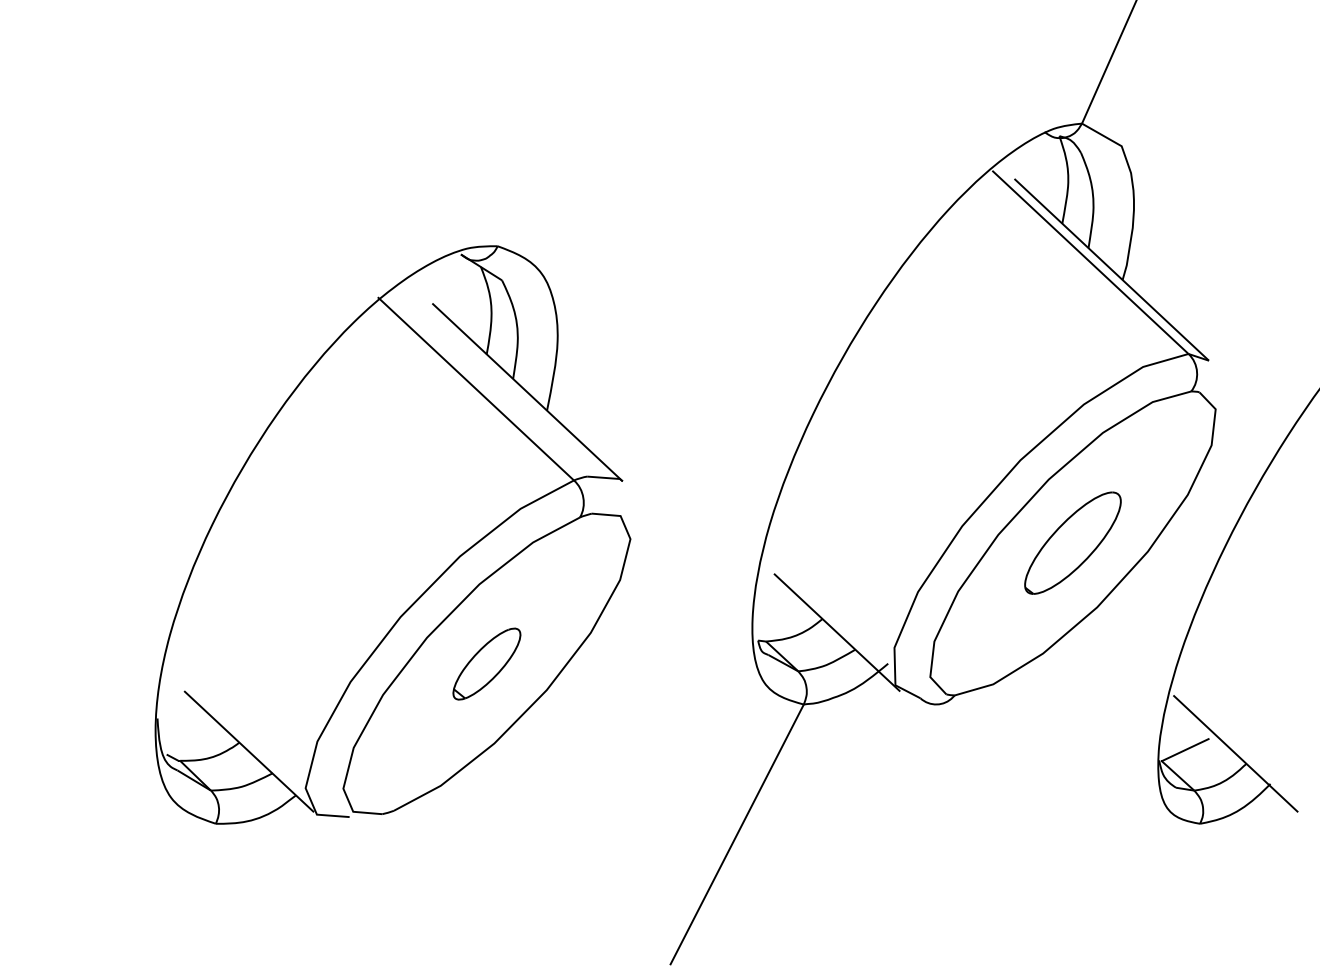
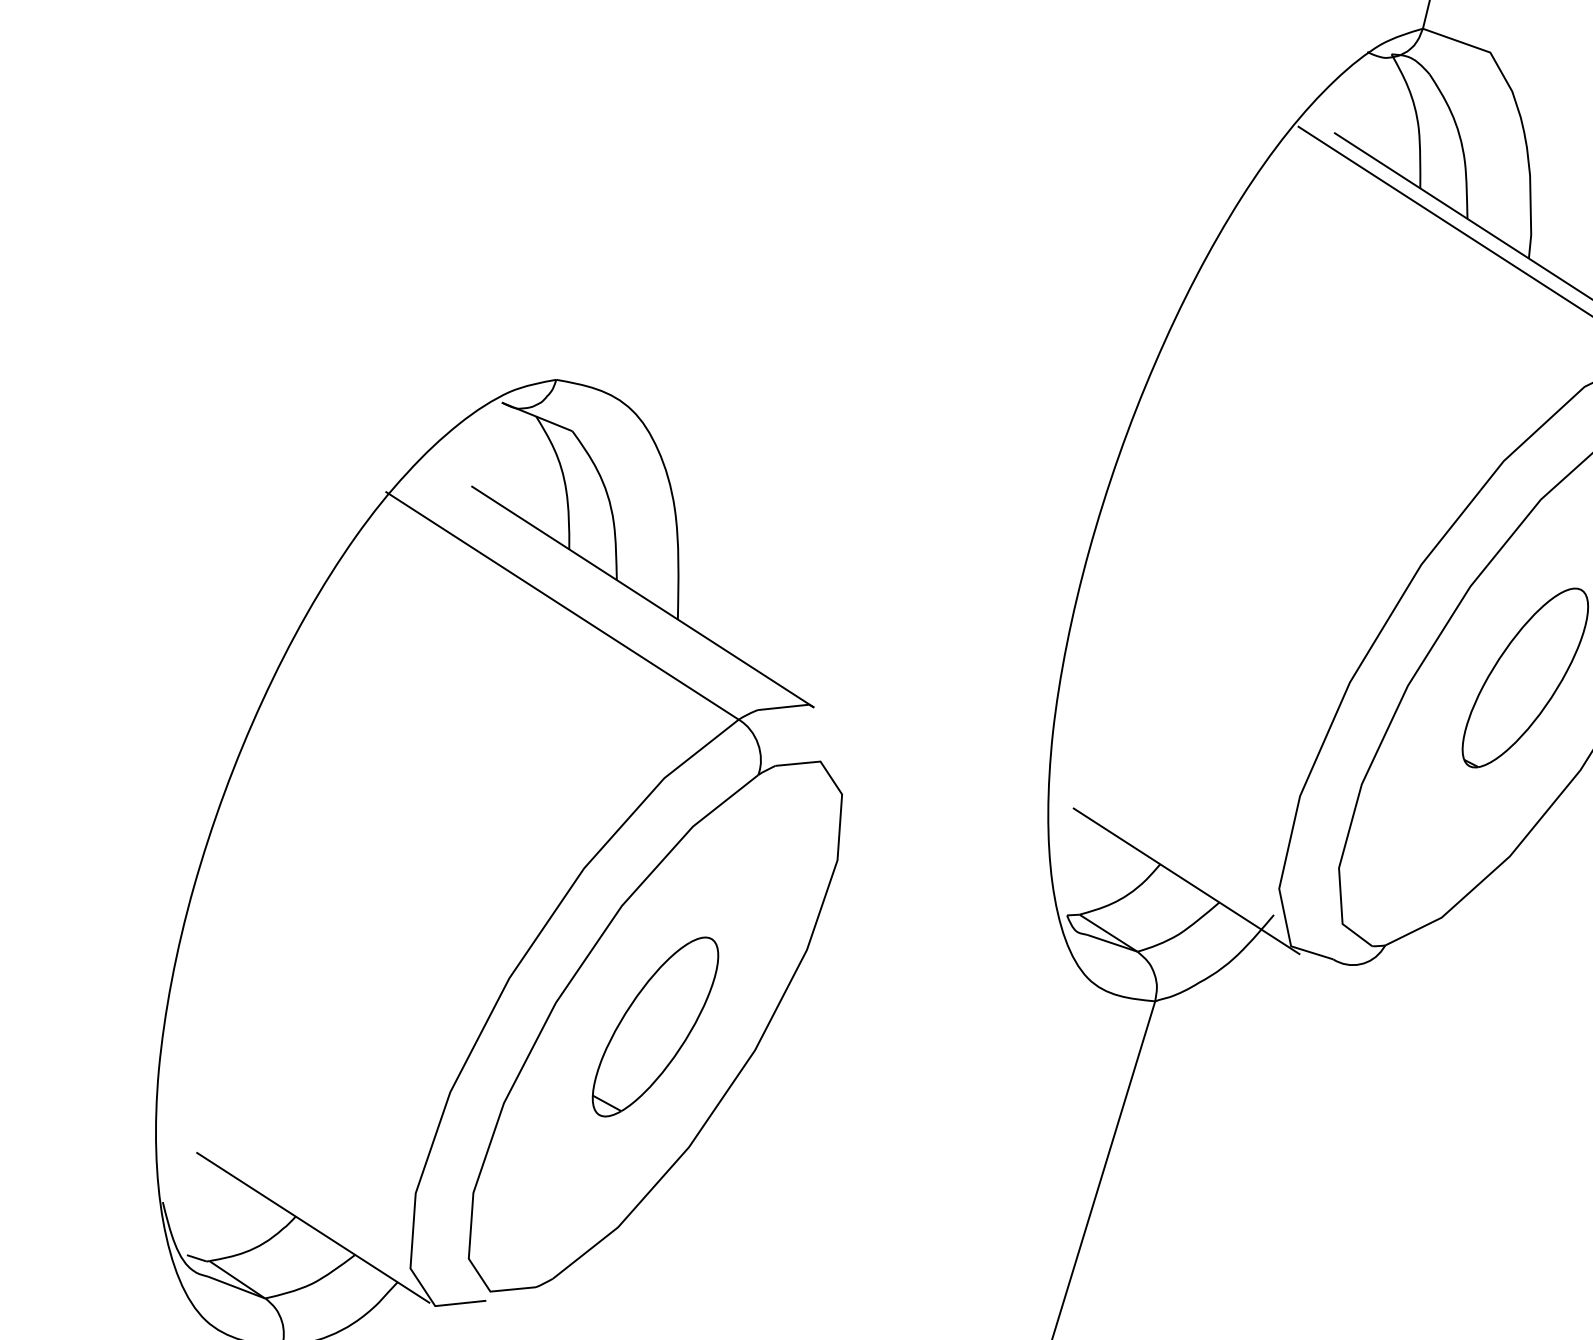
part: (486, 663) -> (654, 1026), size x1.43

